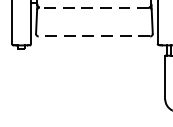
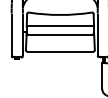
line: (92, 7) -> (59, 34), dashed -> solid
line: (94, 36) -> (60, 51), dashed -> solid

